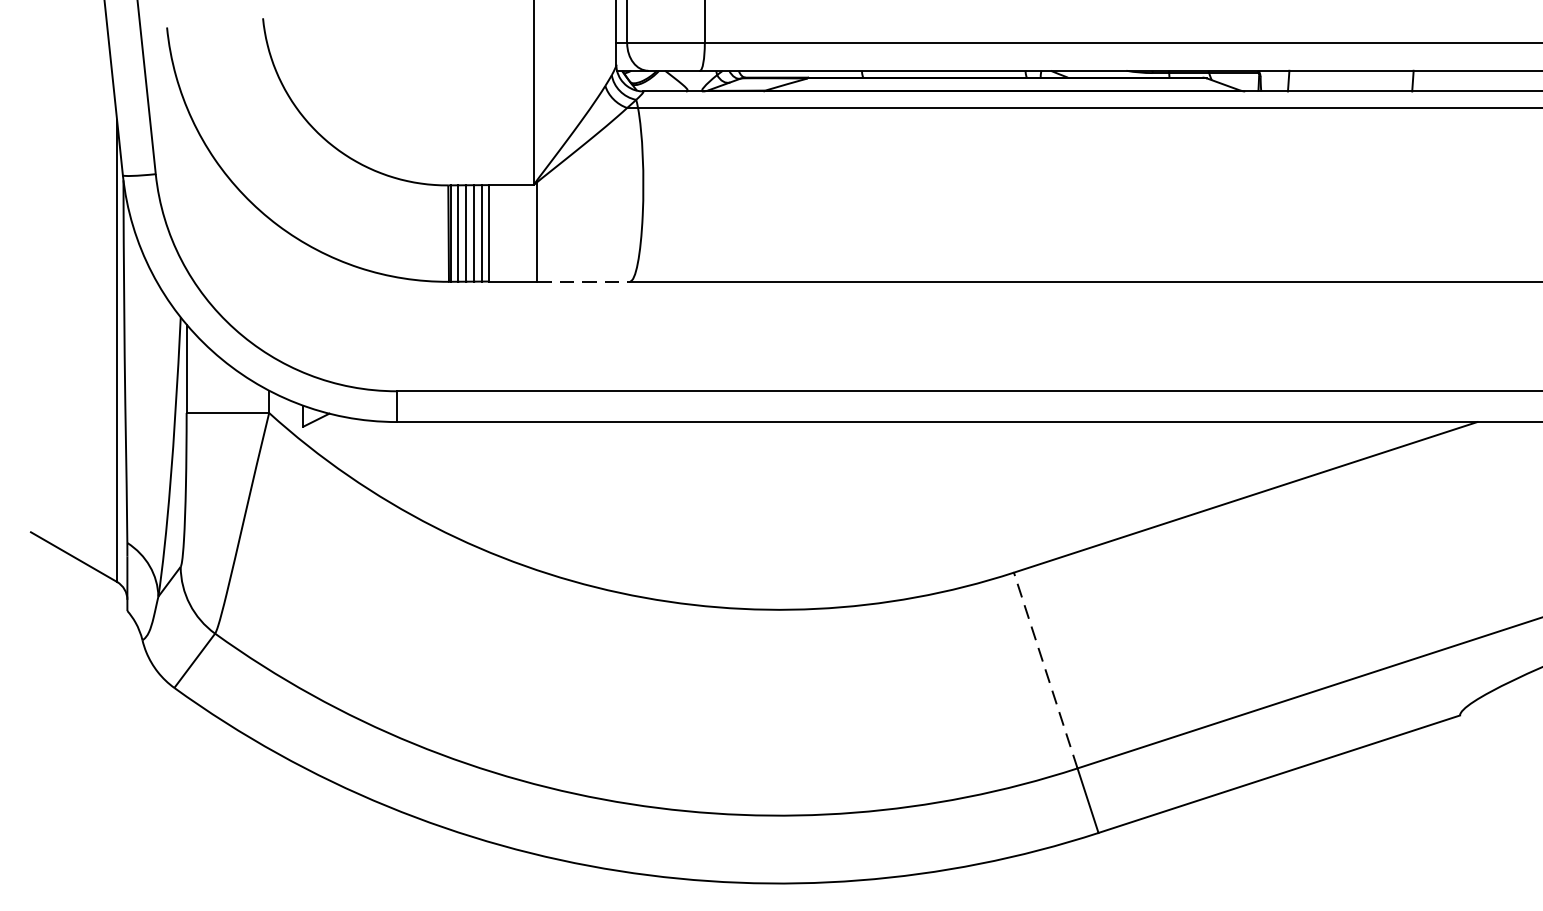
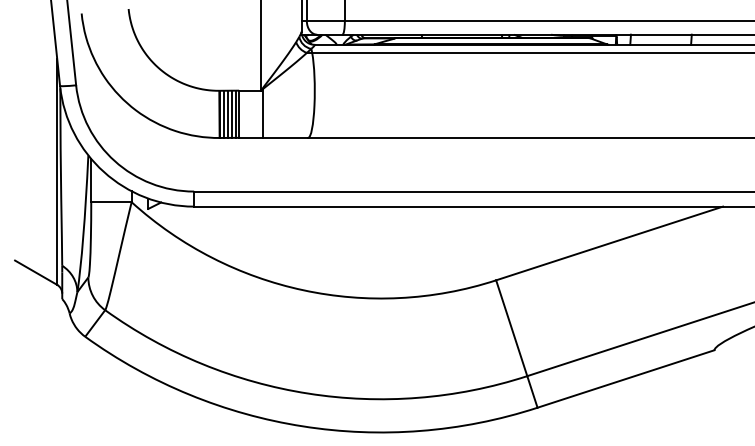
line: (583, 280) -> (285, 137), dashed -> solid
line: (1045, 669) -> (511, 327), dashed -> solid

